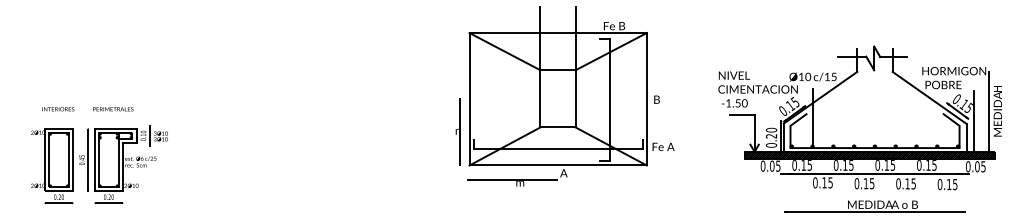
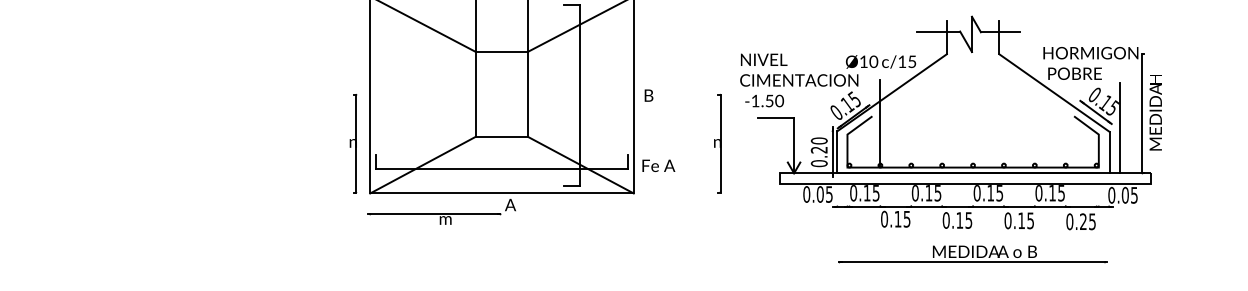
part: (702, 131) -> (716, 142), added
hatch: (869, 154) -> (964, 177), removed
text: (948, 183) -> (1082, 220), 0.15 -> 0.25

